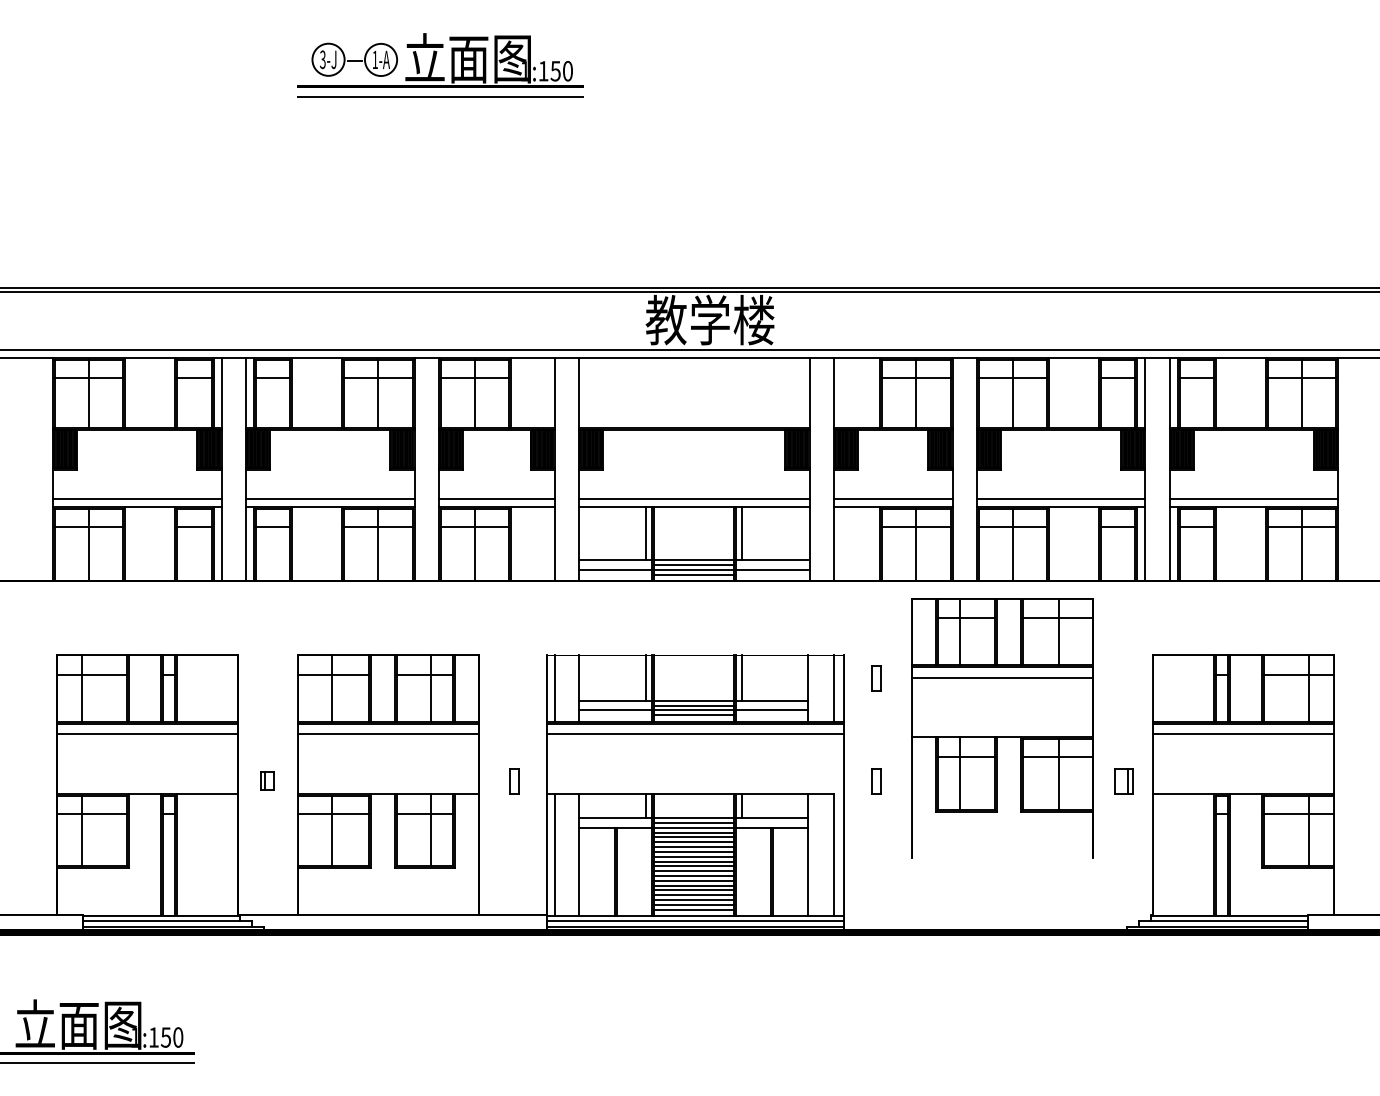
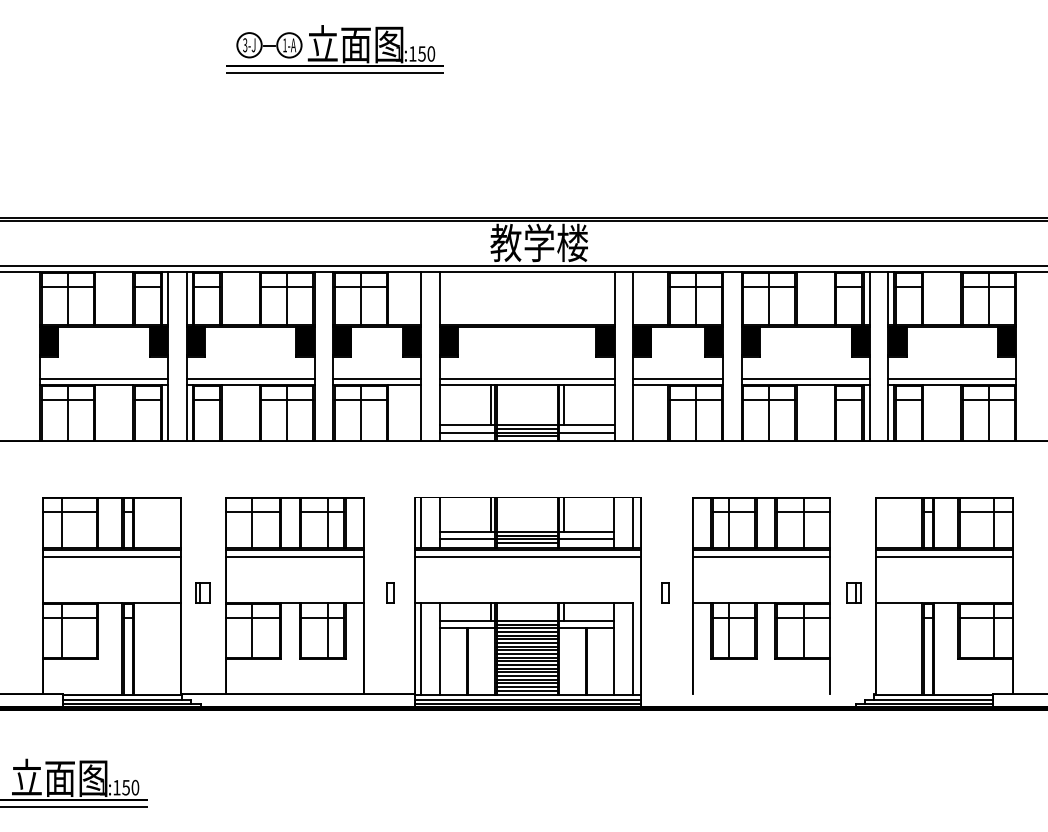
part: (876, 677) -> (665, 514), removed
part: (1002, 727) -> (761, 595), moved
part: (266, 780) -> (202, 592), size x1.43

